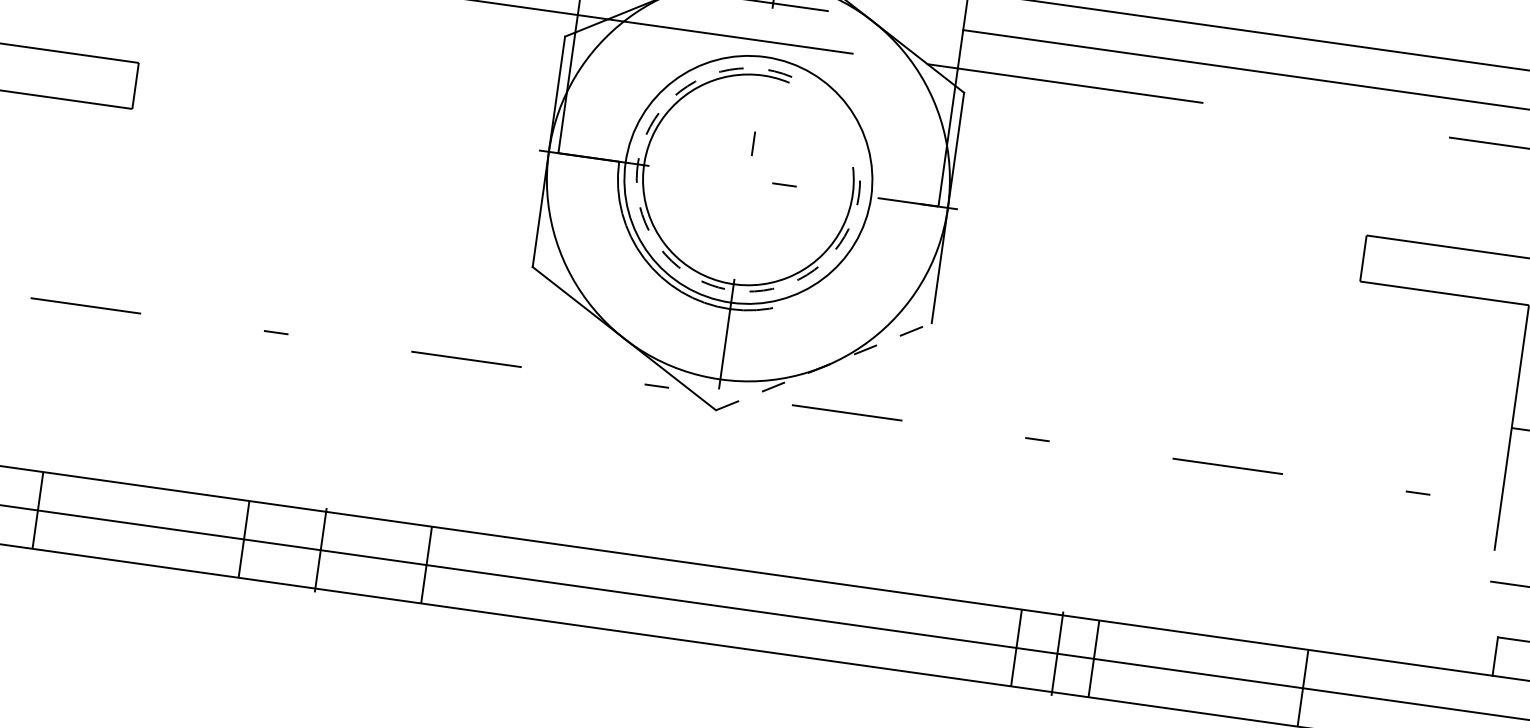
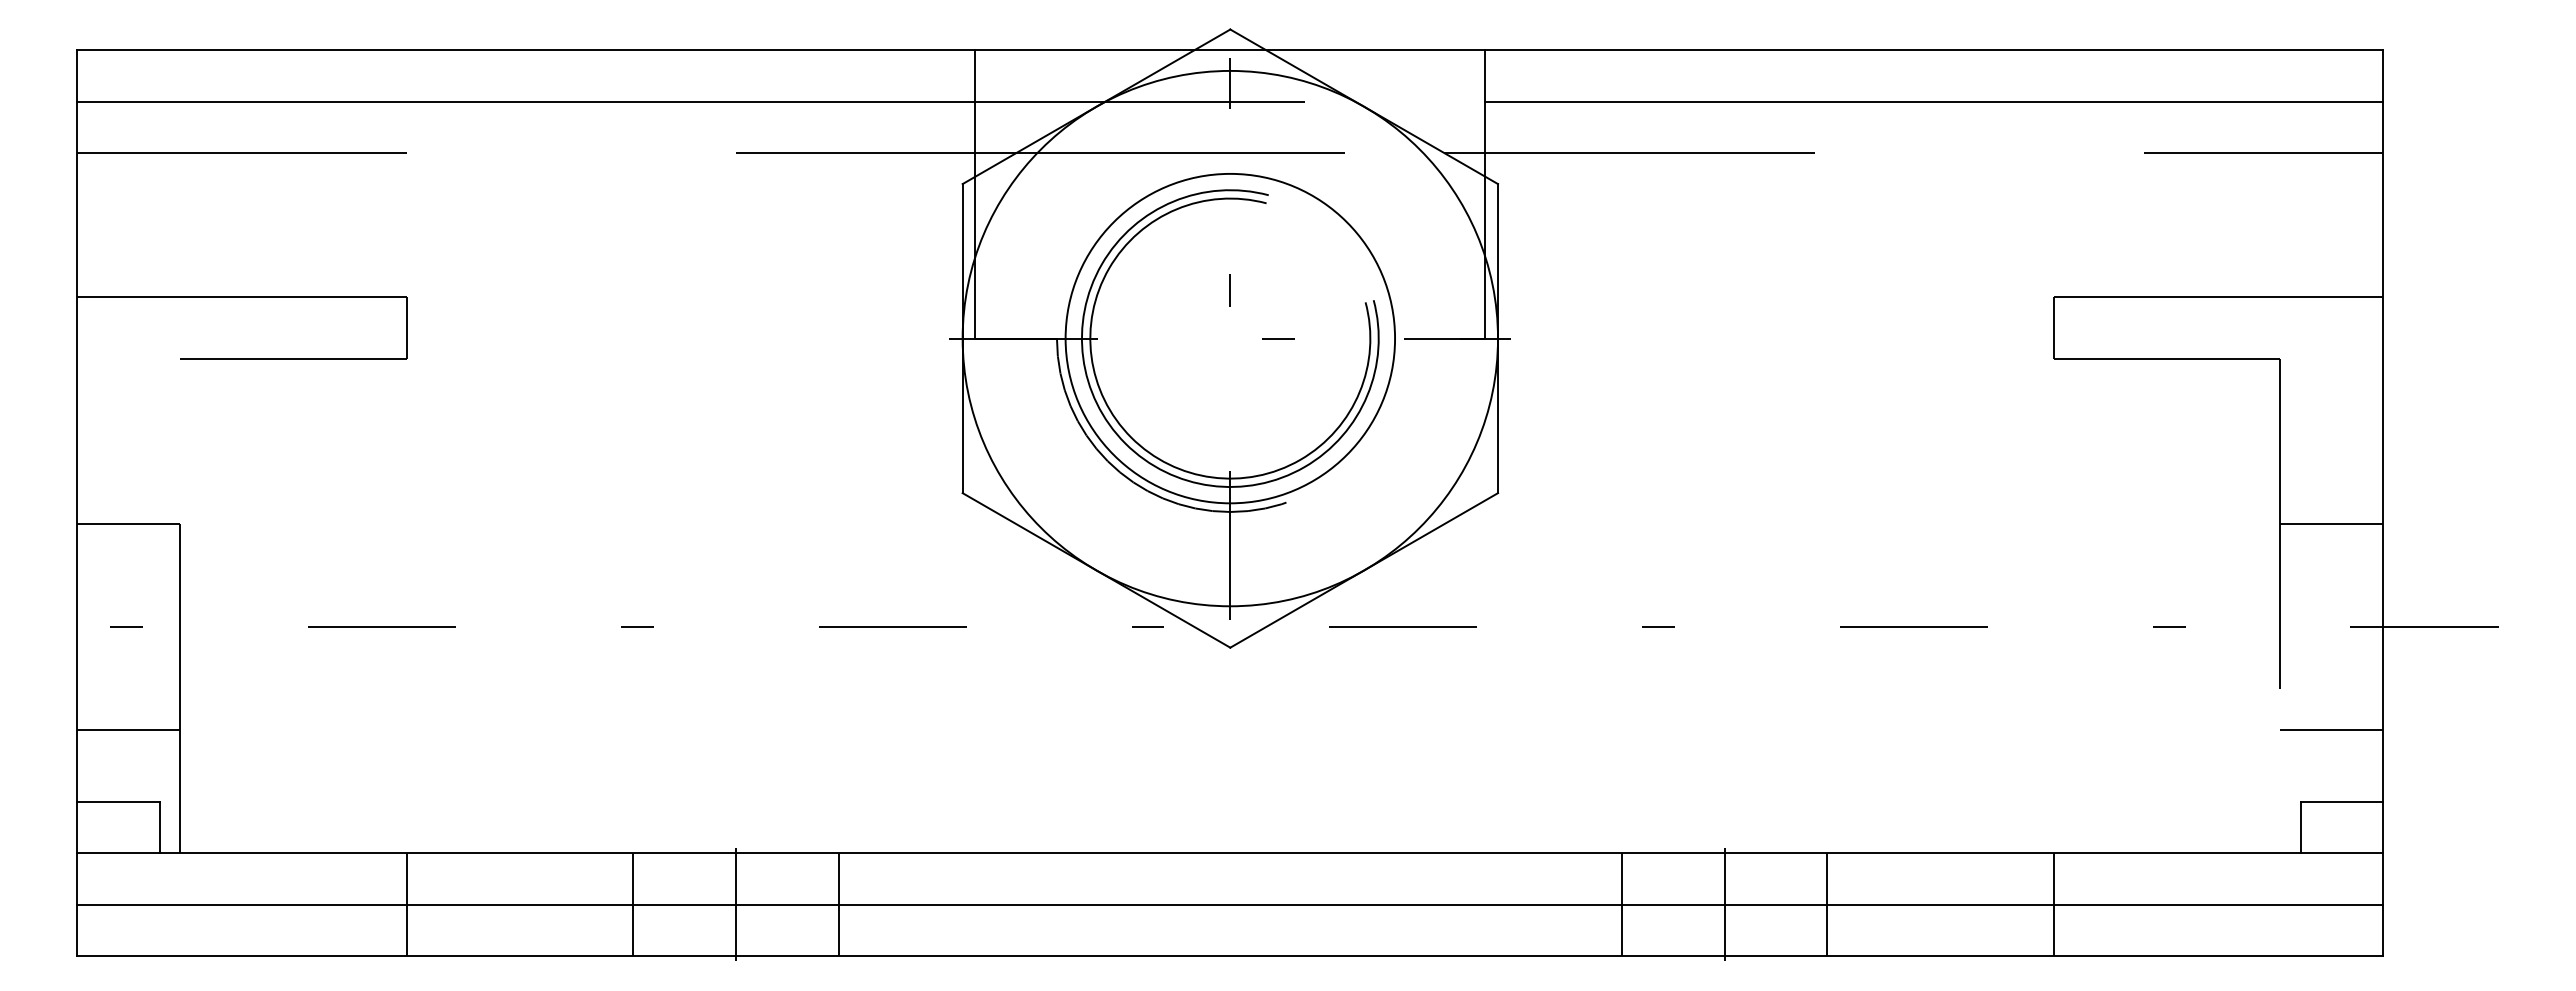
arc: (659, 247) -> (1125, 443), dashed -> solid
line: (824, 366) -> (1364, 570), dashed -> solid
line: (37, 510) -> (406, 904), moved
line: (426, 564) -> (839, 904), moved
line: (1016, 647) -> (1621, 904), moved
line: (1093, 658) -> (1827, 904), moved

